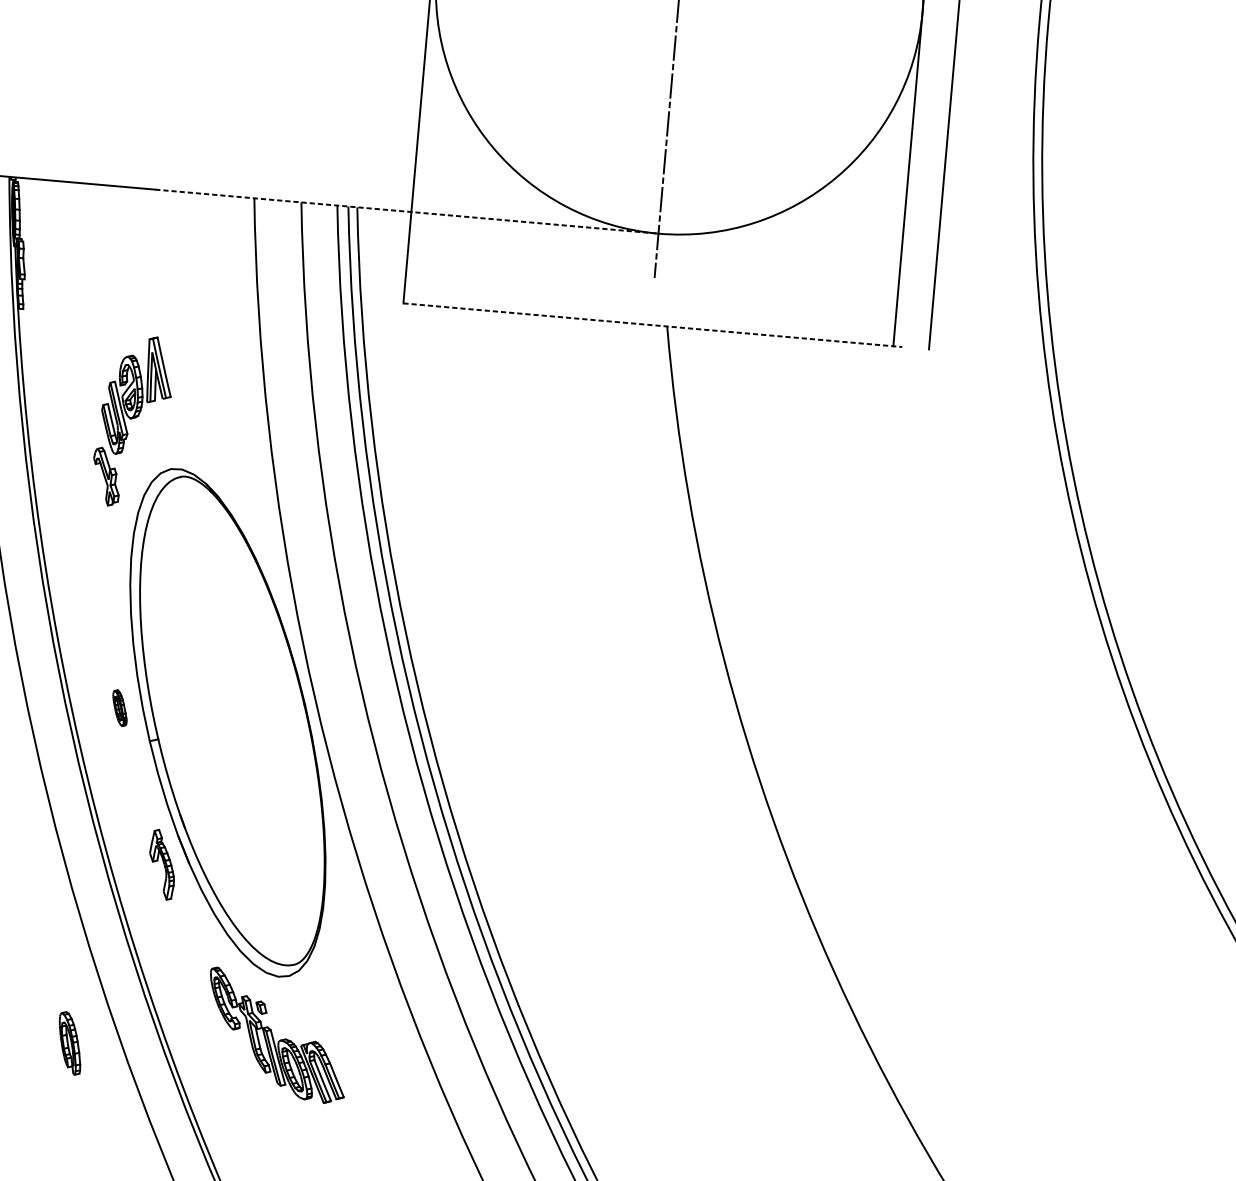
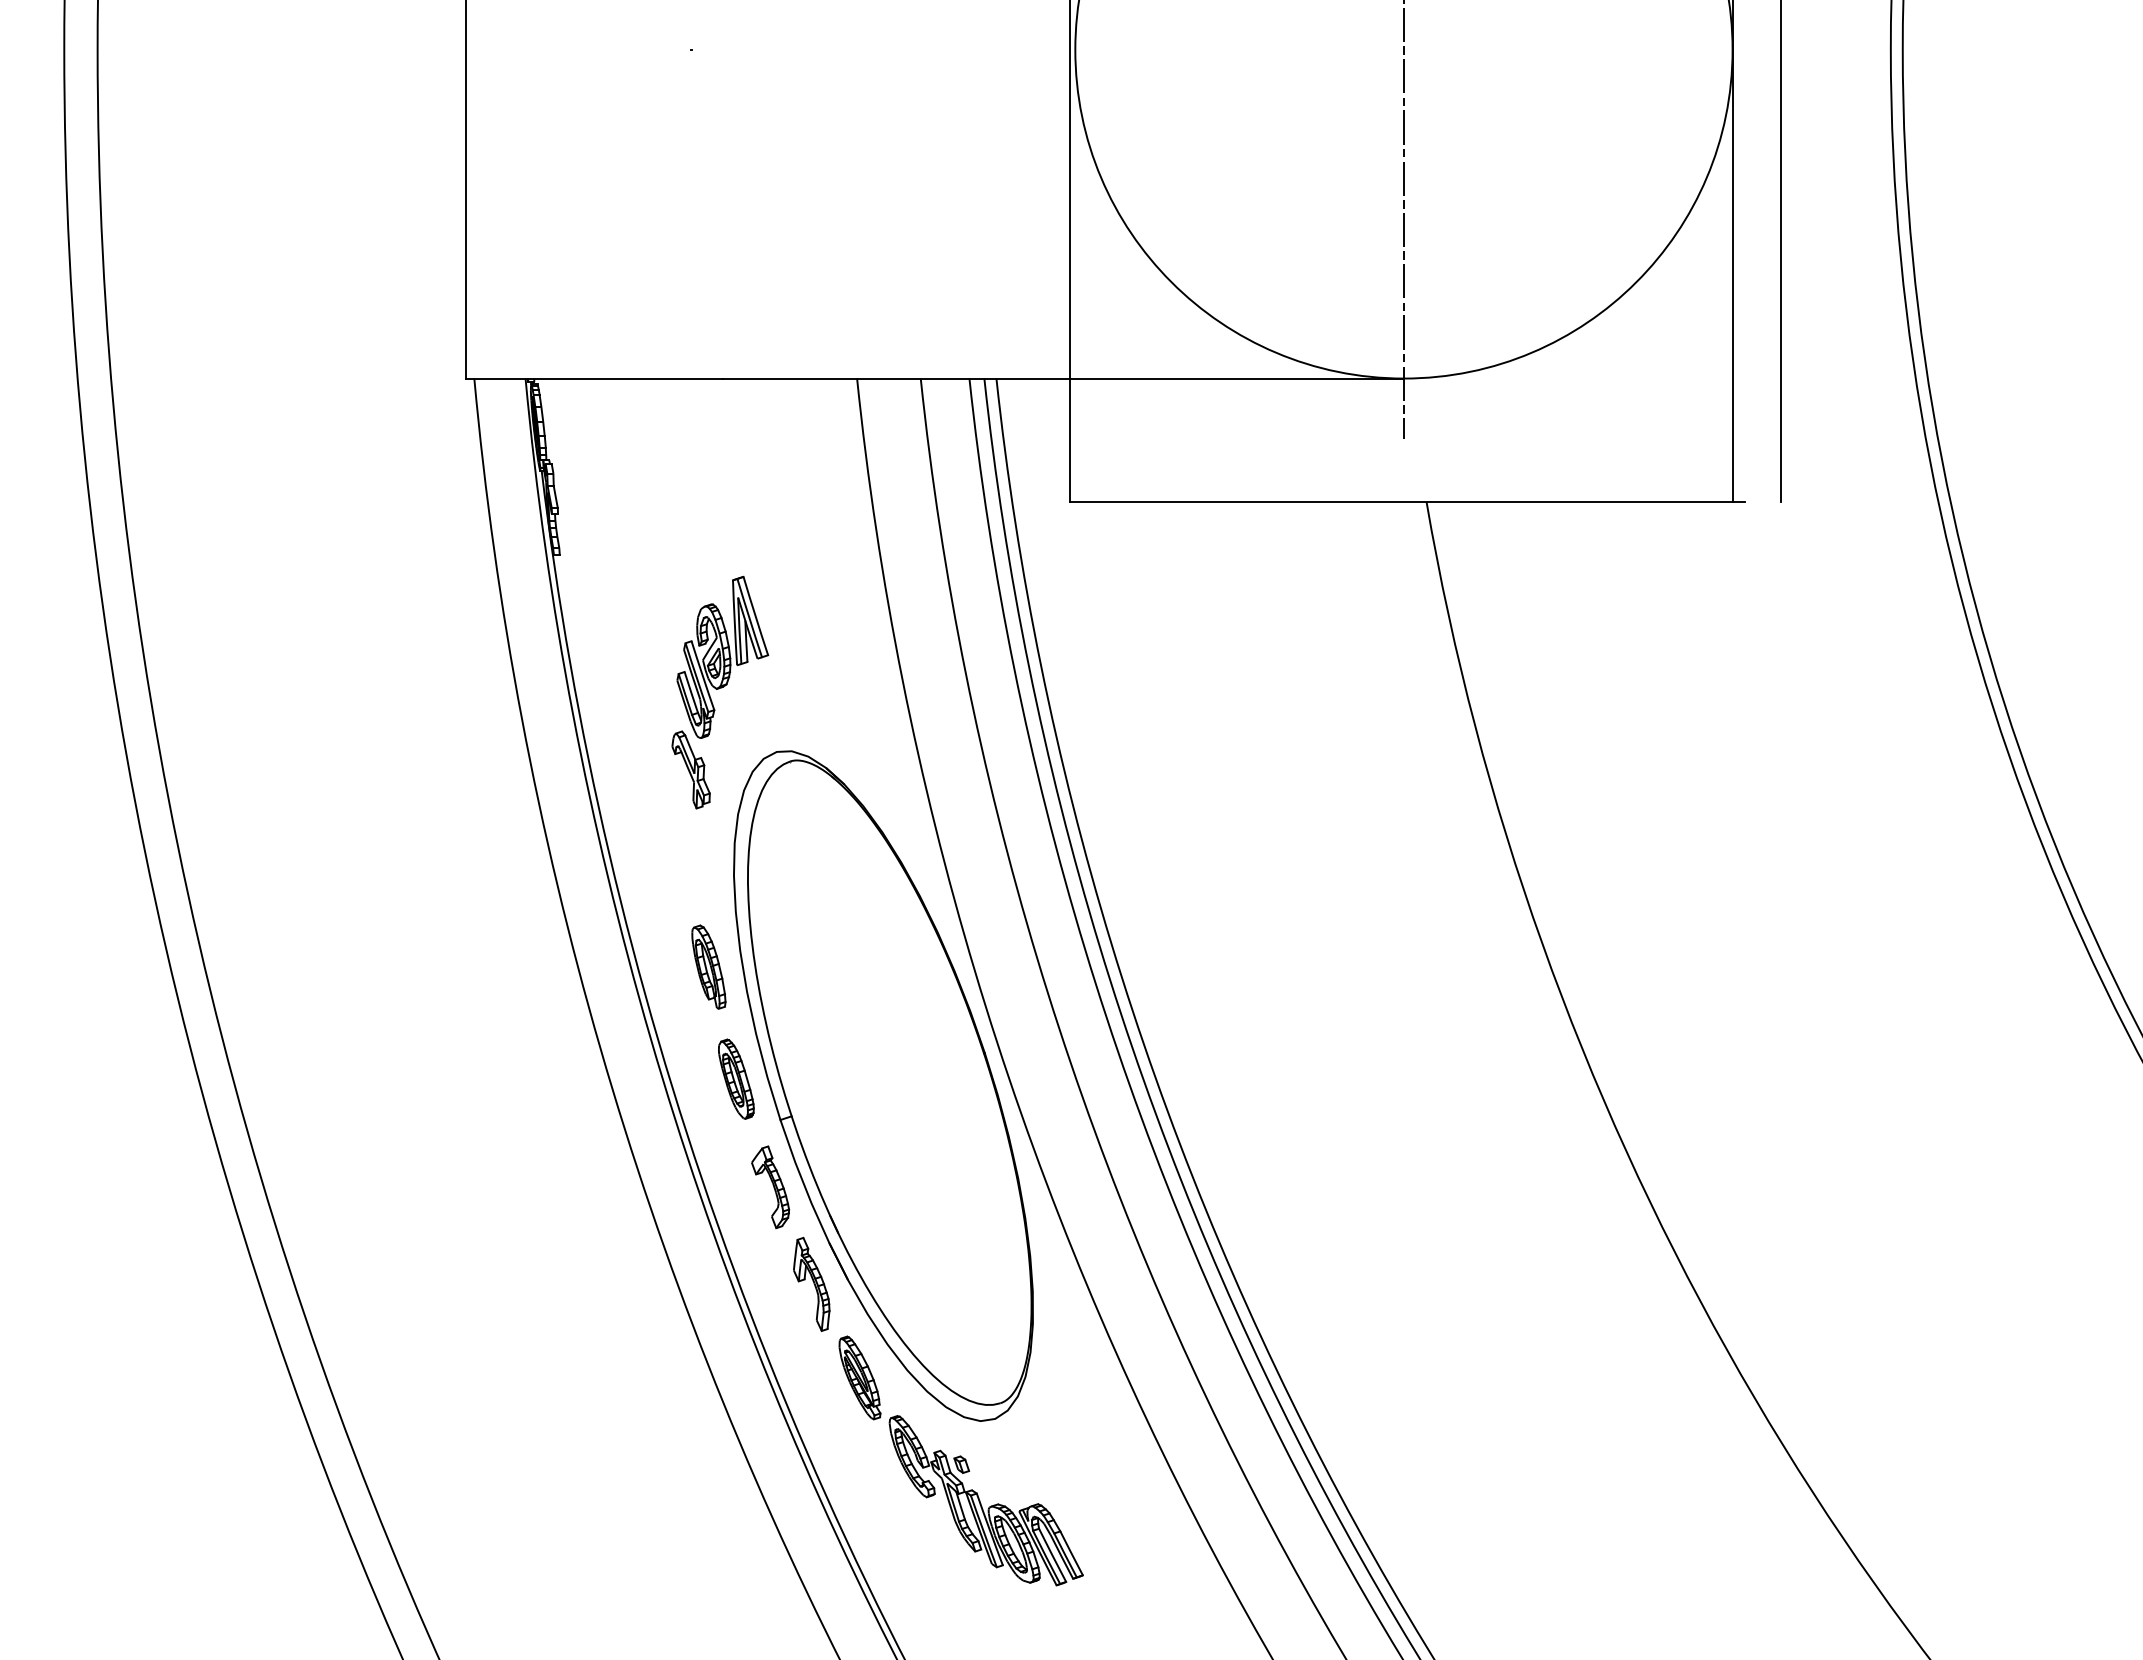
line: (406, 211) -> (1063, 378), dashed -> solid
line: (653, 325) -> (1407, 502), dashed -> solid
part: (119, 707) -> (736, 1078), size x1.67
part: (138, 790) -> (770, 1187), added
part: (191, 936) -> (859, 1377), added
part: (69, 1042) -> (708, 966), moved

